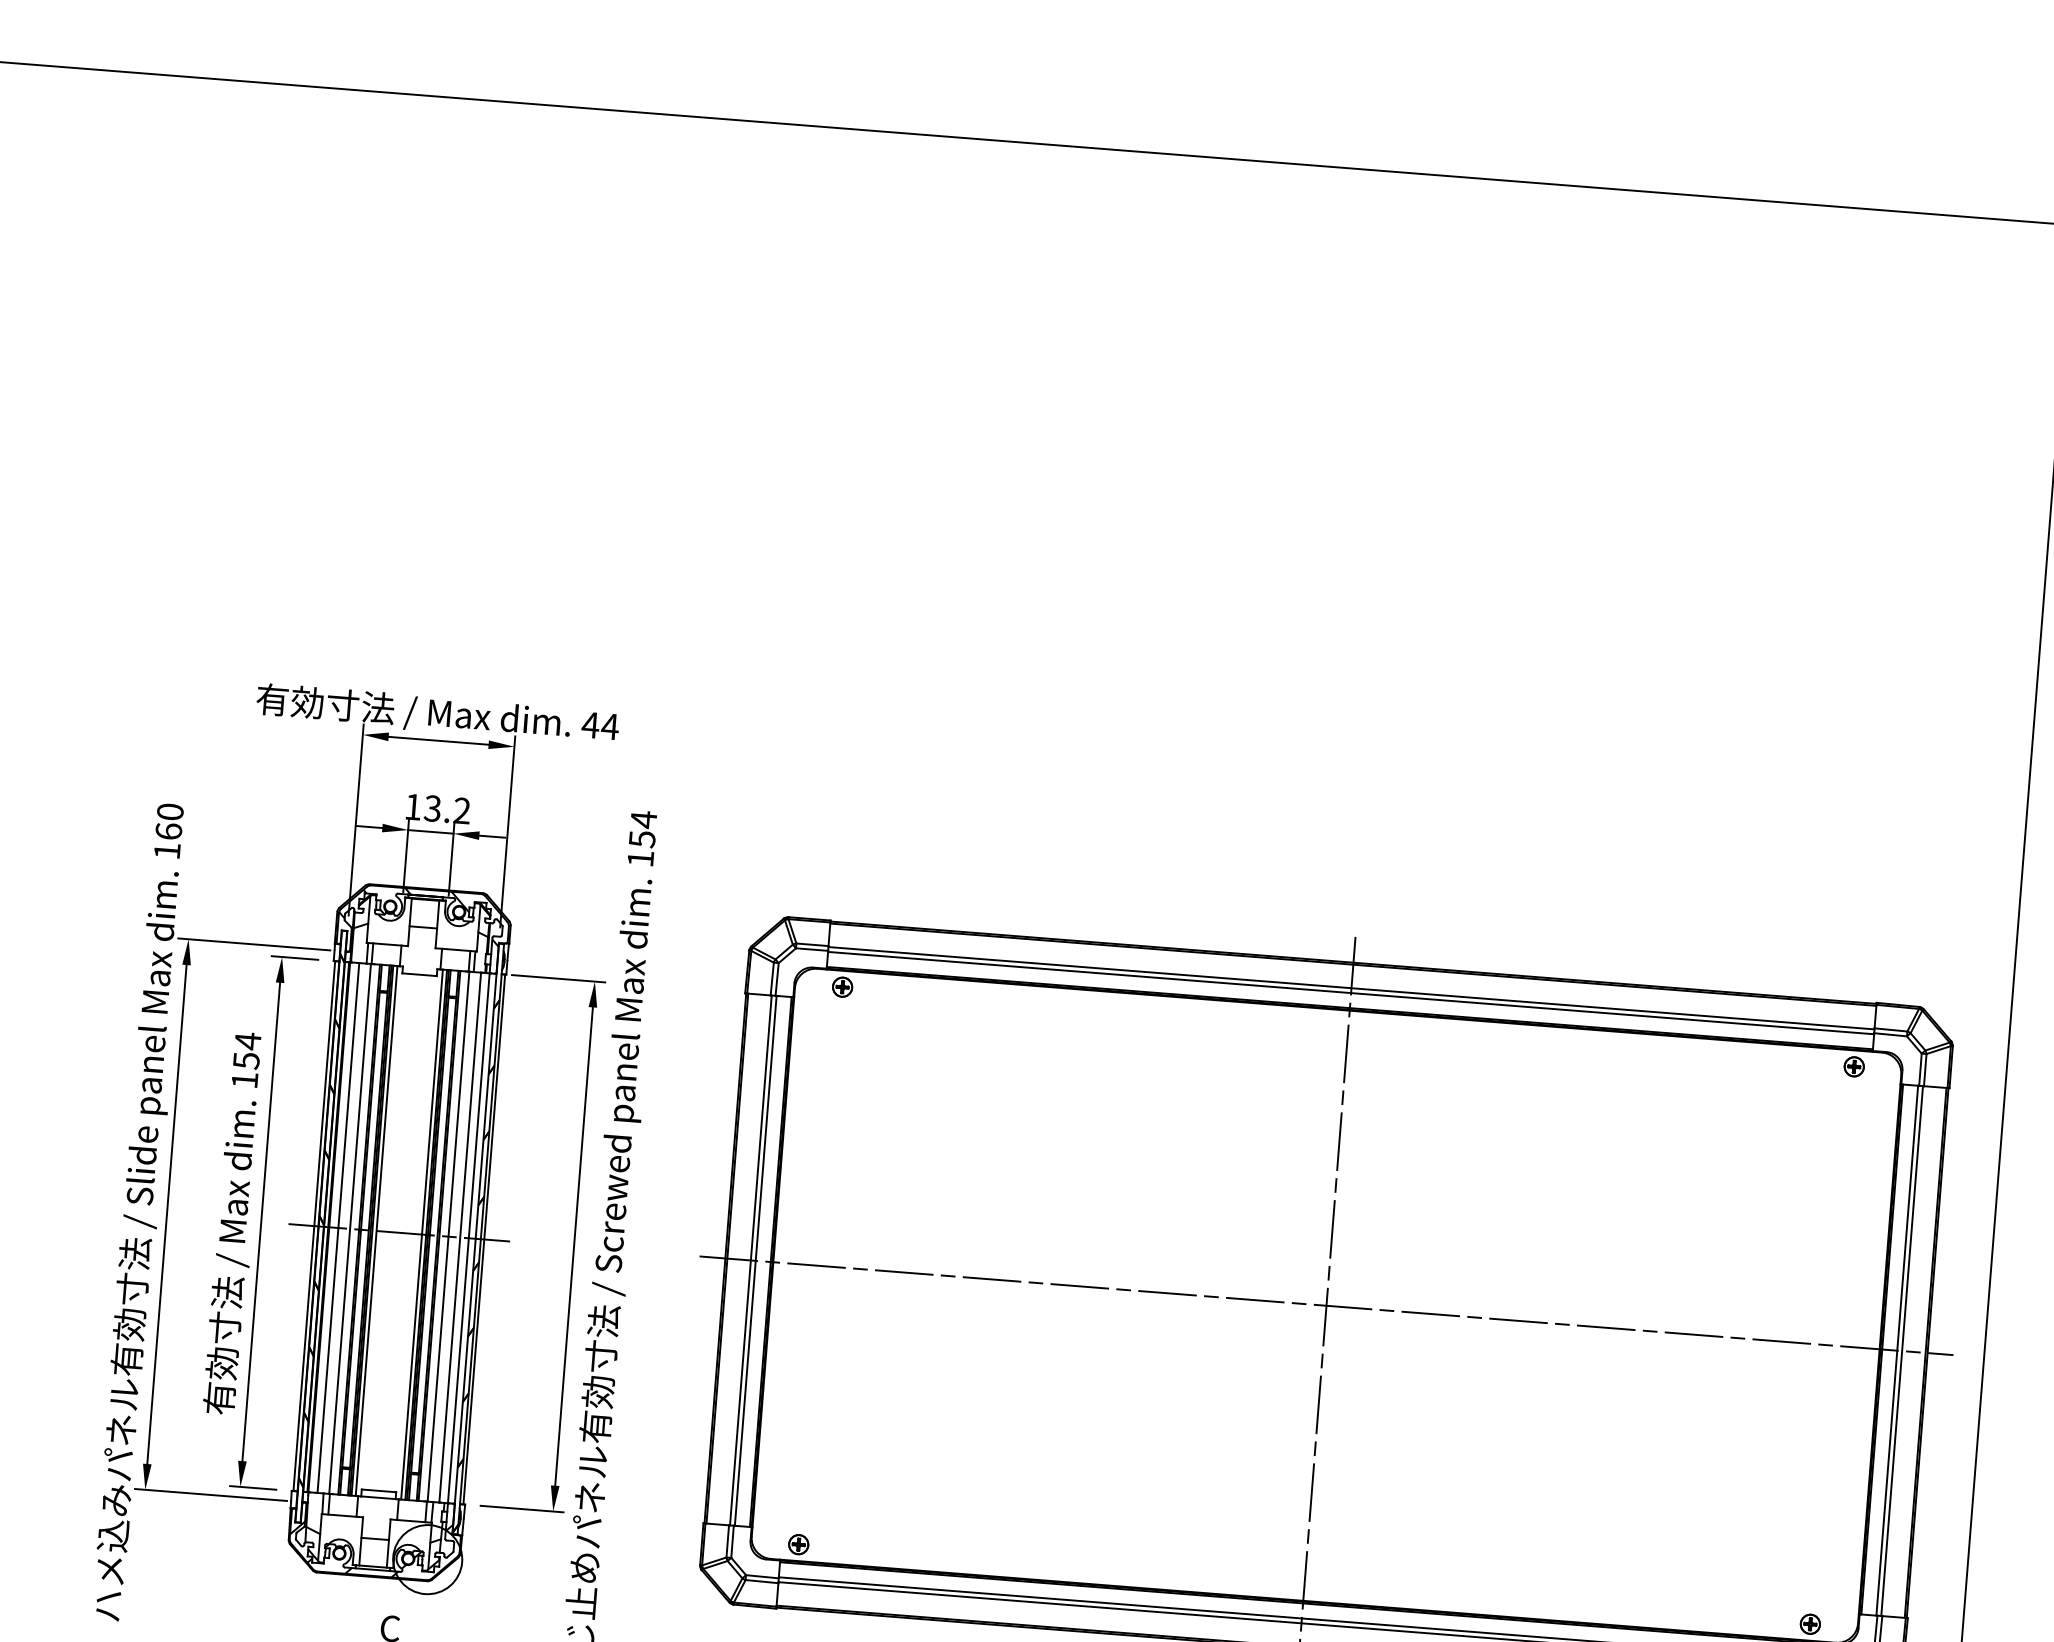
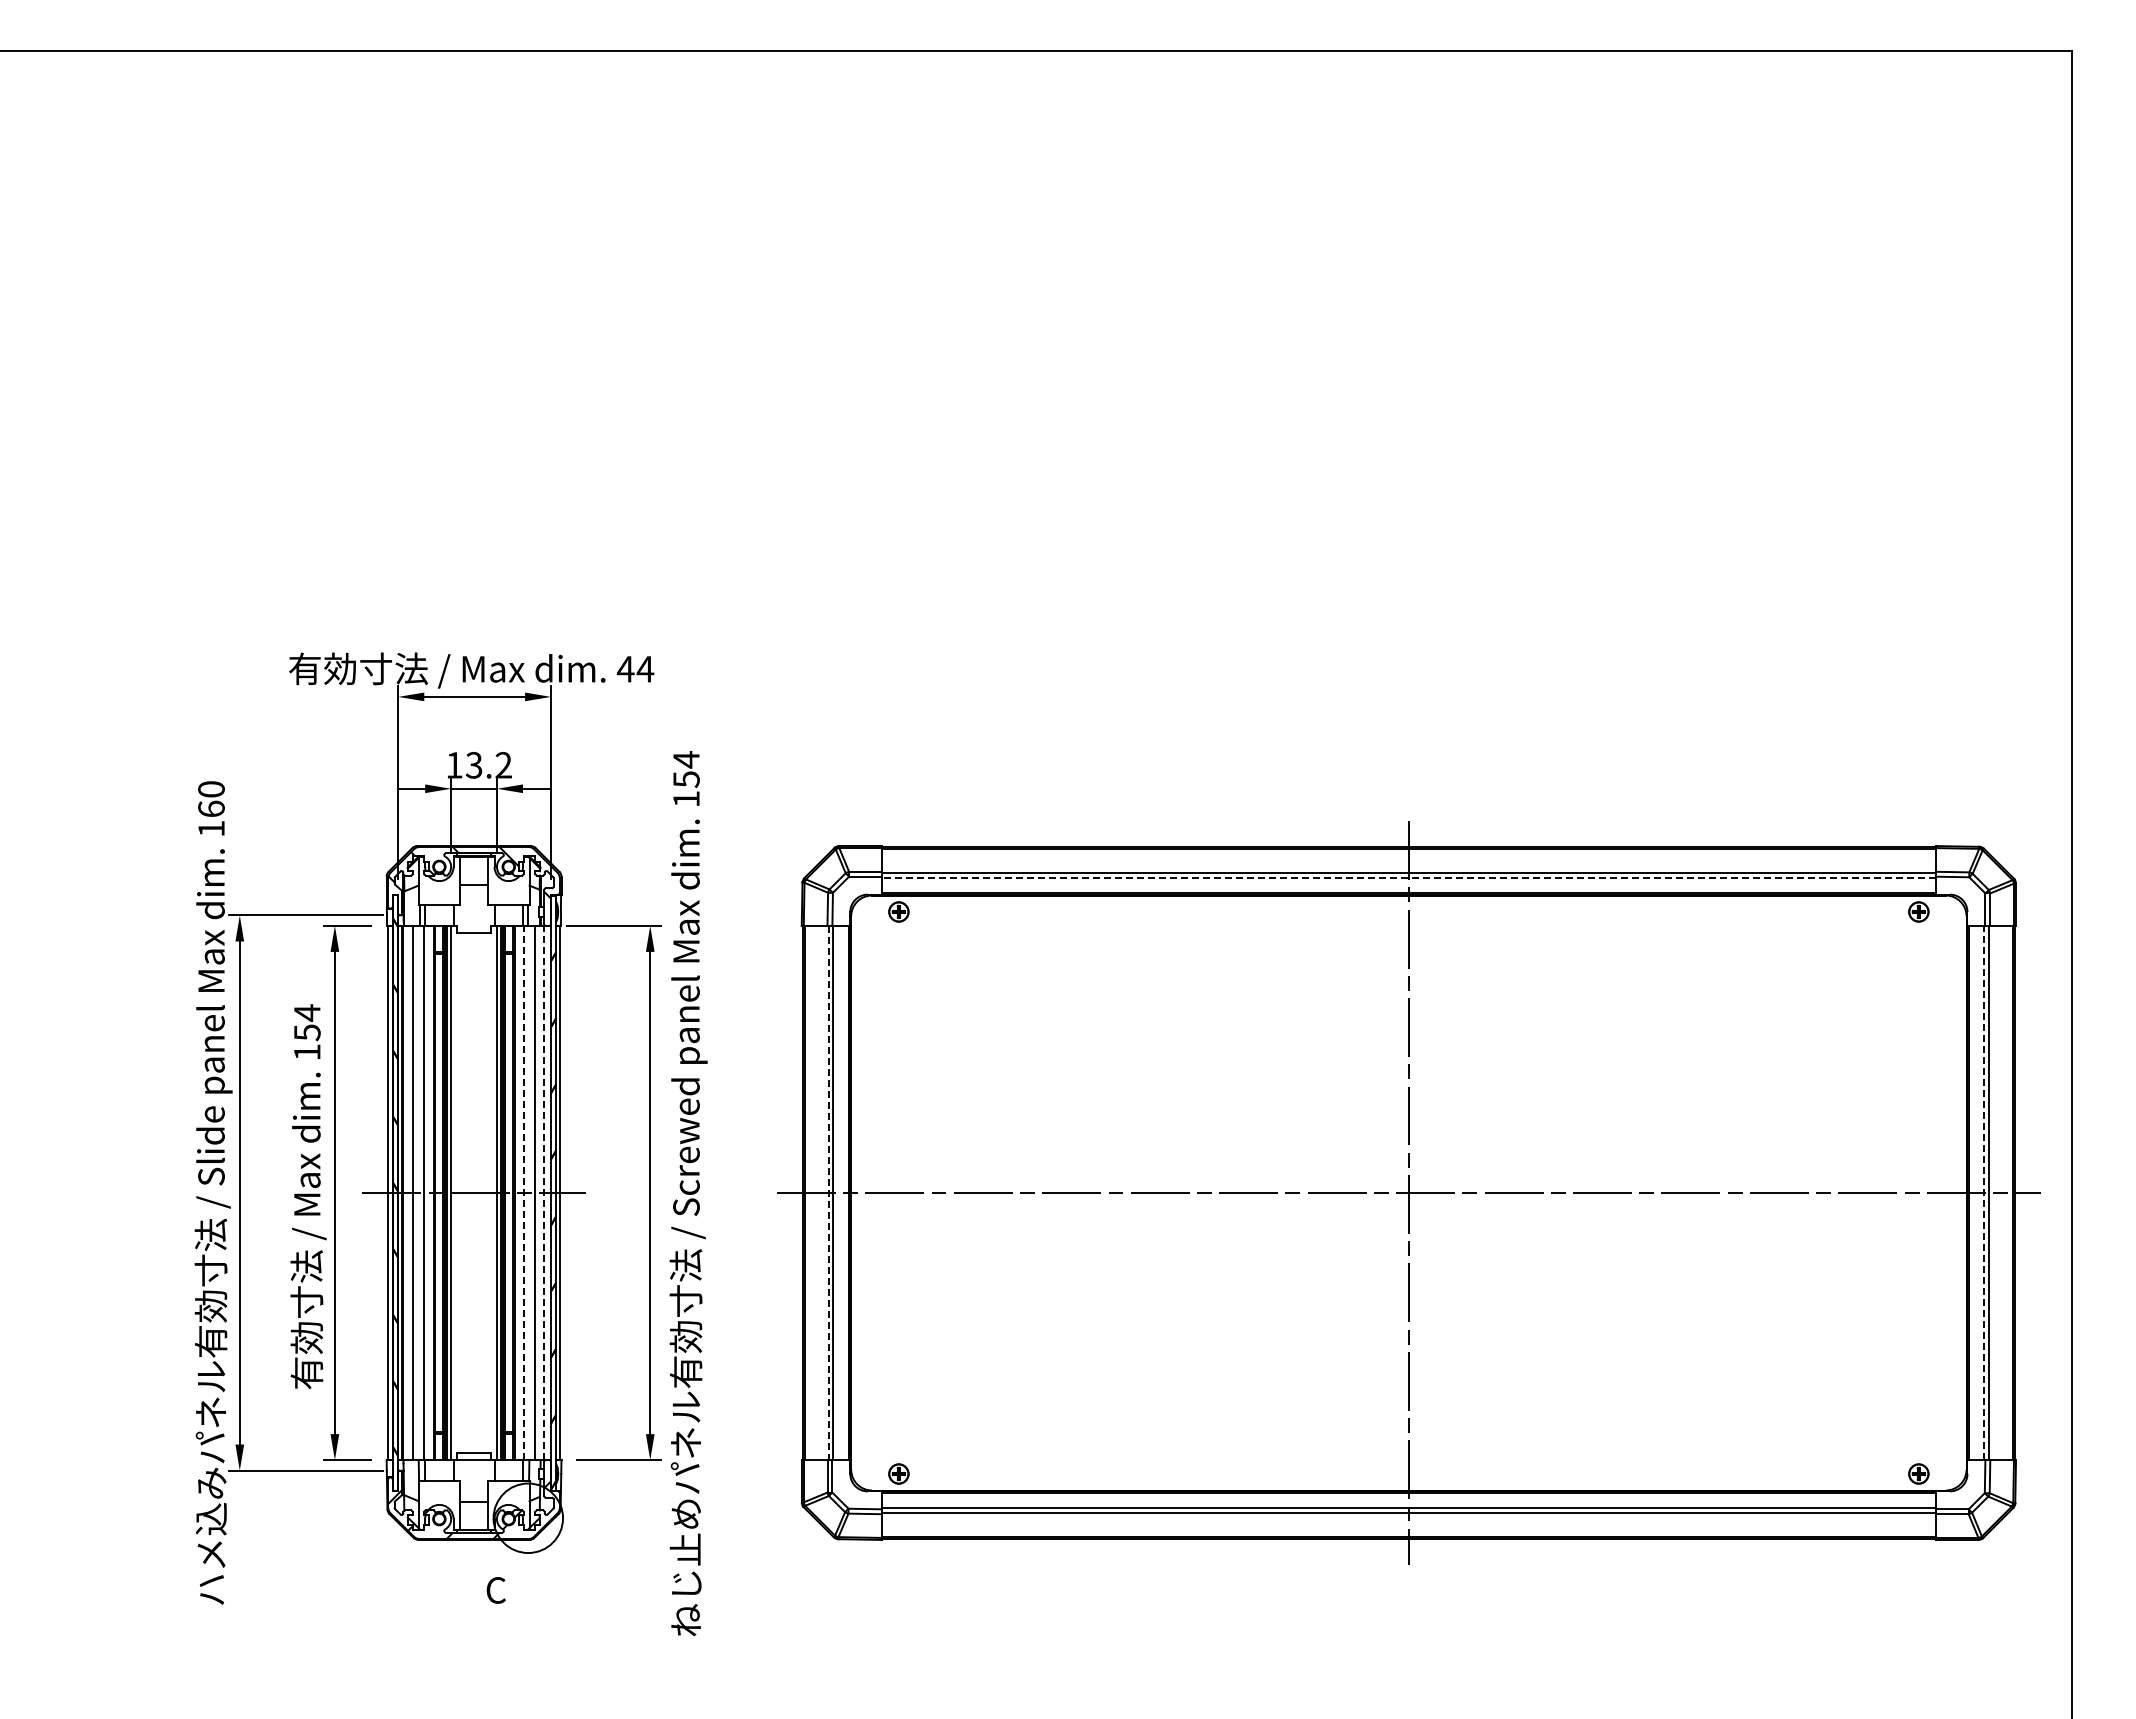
line: (1350, 992) -> (1408, 877), solid -> dashed
line: (448, 1236) -> (523, 1192), solid -> dashed
line: (469, 1237) -> (544, 1192), solid -> dashed
line: (750, 1260) -> (828, 1193), solid -> dashed
line: (1897, 1350) -> (1984, 1192), solid -> dashed

